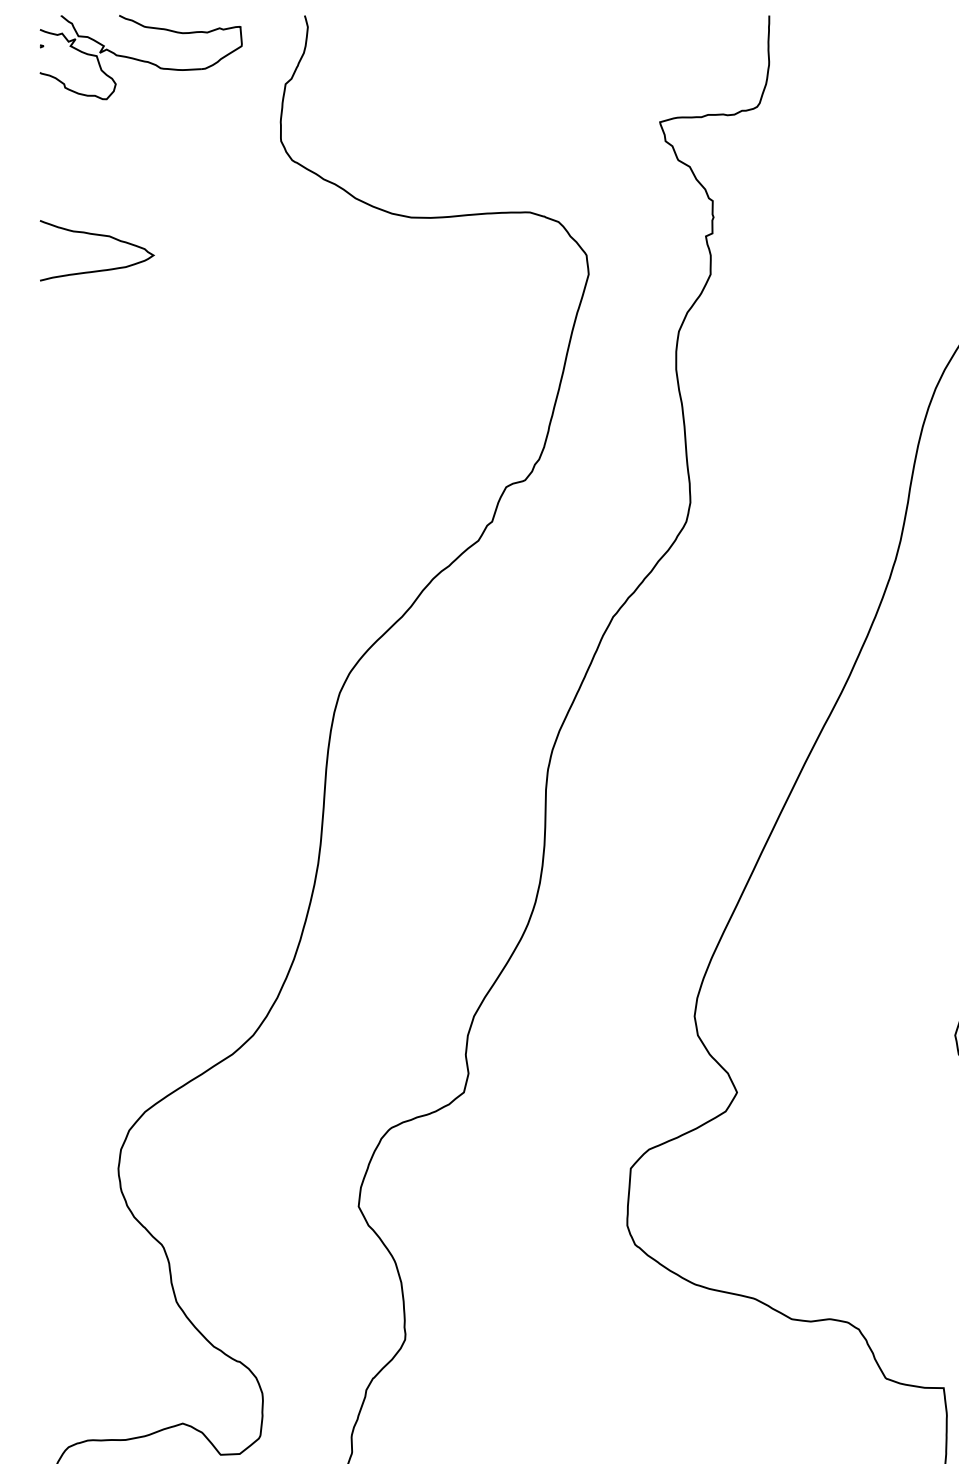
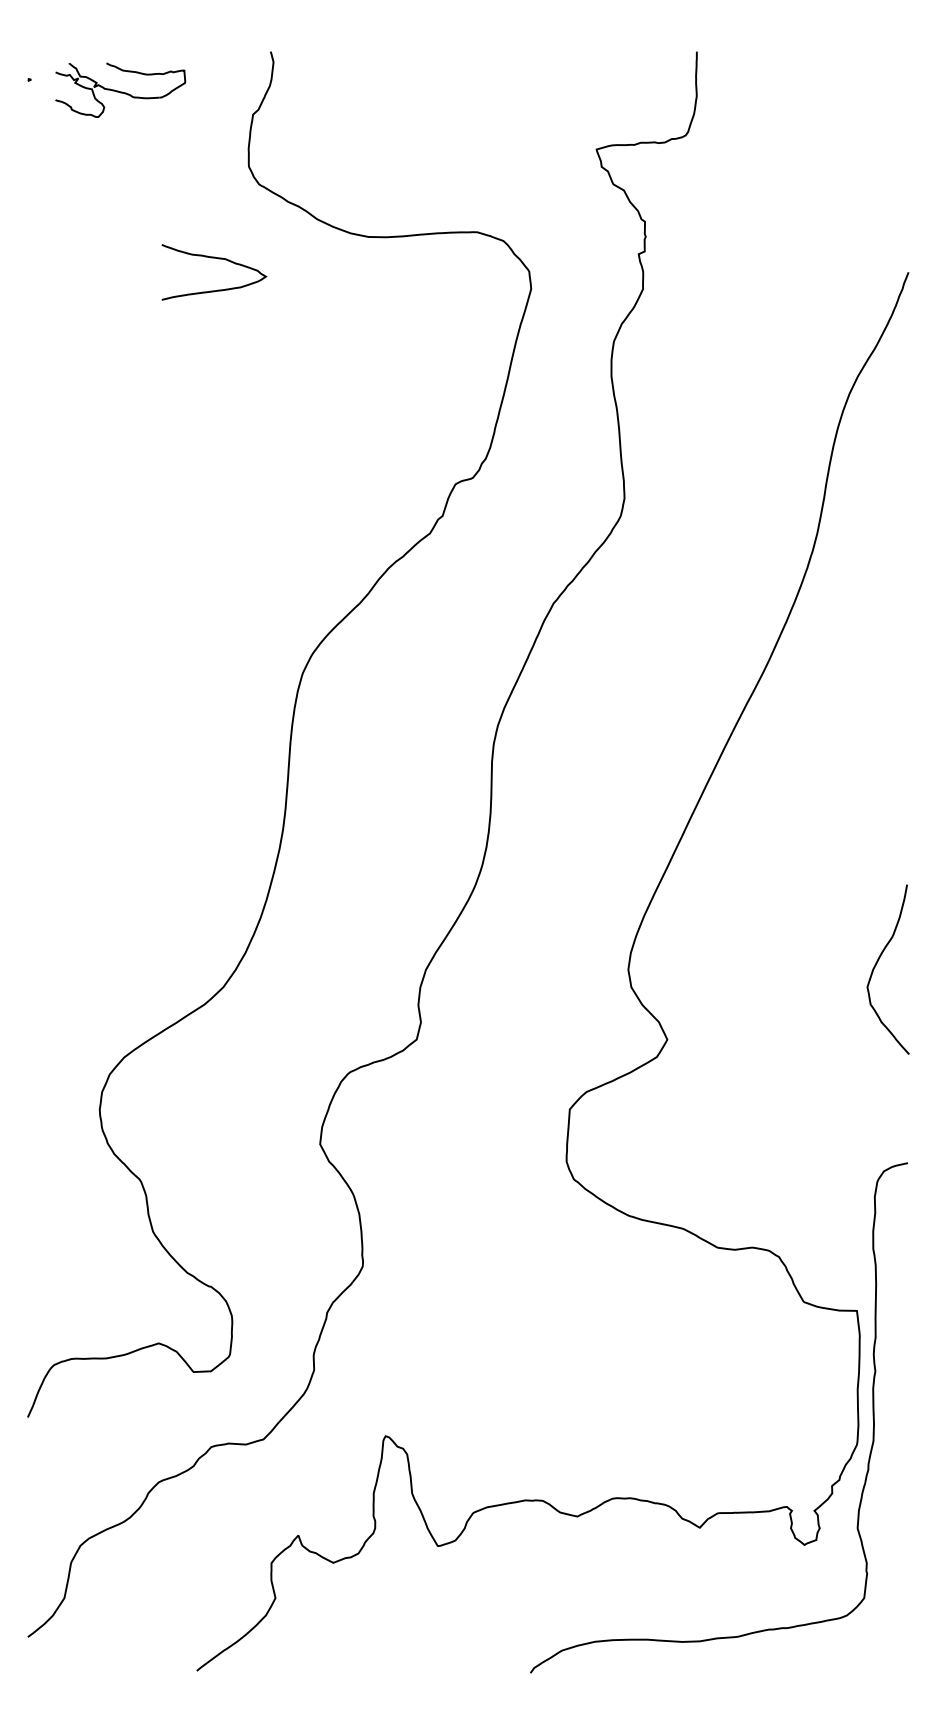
part: (141, 57) -> (120, 90), size x0.7
curve: (101, 236) -> (218, 259), moved

